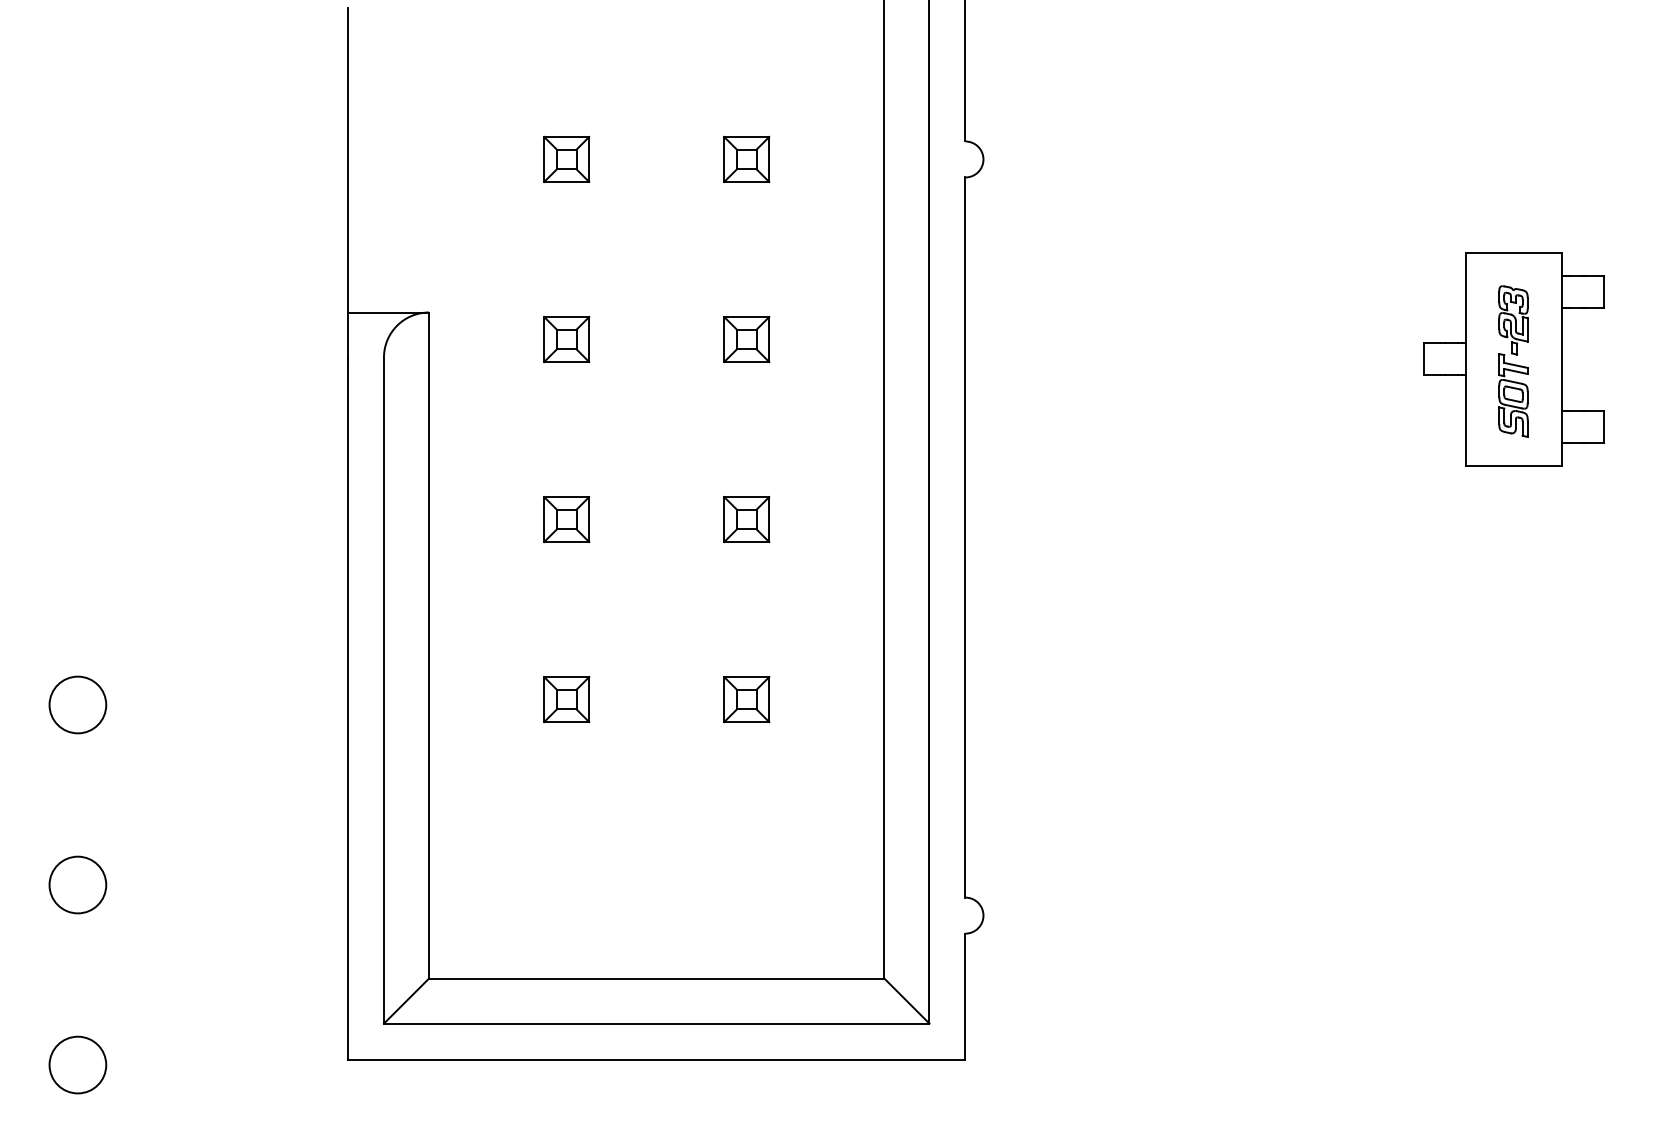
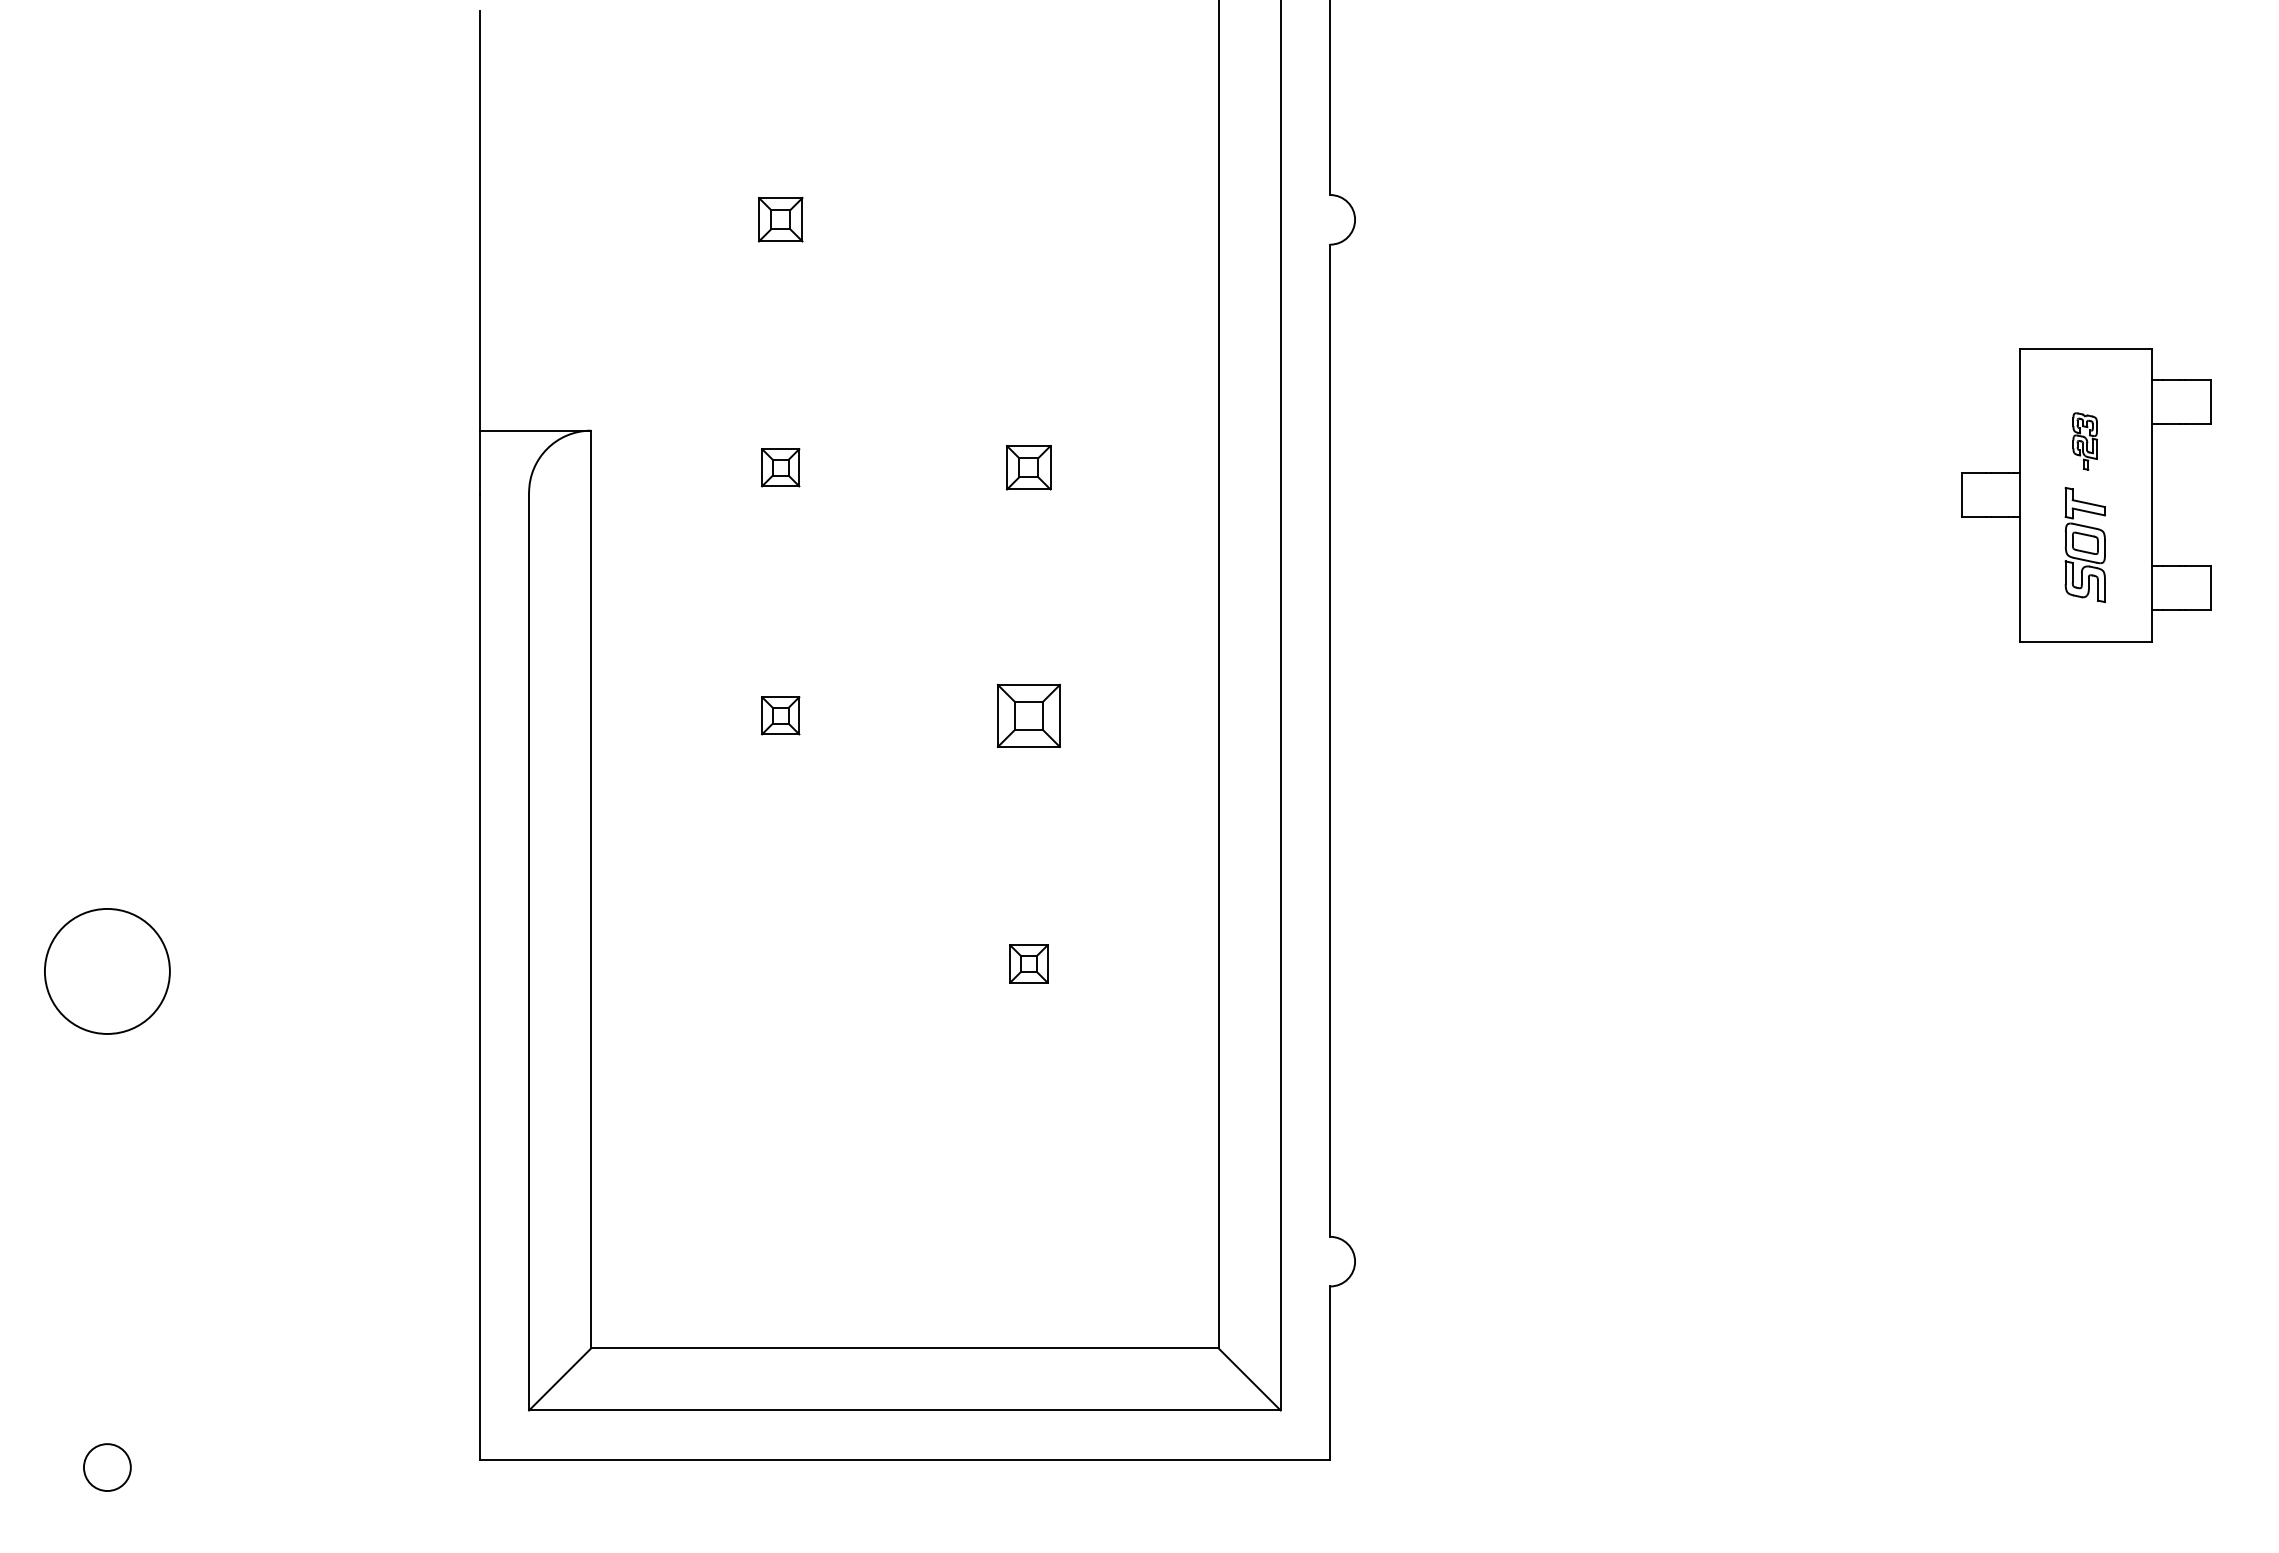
part: (566, 159) -> (780, 219), size x0.7
part: (746, 159) -> (1028, 219), removed
part: (1512, 320) -> (2084, 441), size x0.6
part: (566, 339) -> (780, 467), size x0.6
part: (746, 339) -> (1028, 467), size x0.7
part: (566, 519) -> (780, 715), size x0.6
part: (566, 699) -> (780, 963), removed
part: (746, 699) -> (1028, 963), size x0.6
circle: (77, 705) -> (107, 971), size x1.6
circle: (77, 885) -> (107, 1219), removed
circle: (77, 1065) -> (107, 1467), size x0.6

